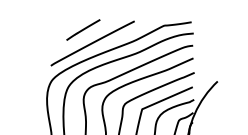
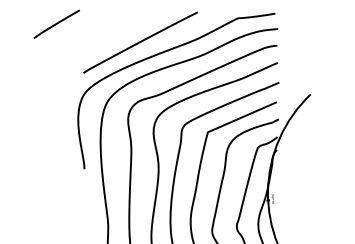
line: (83, 29) -> (56, 23), moved

